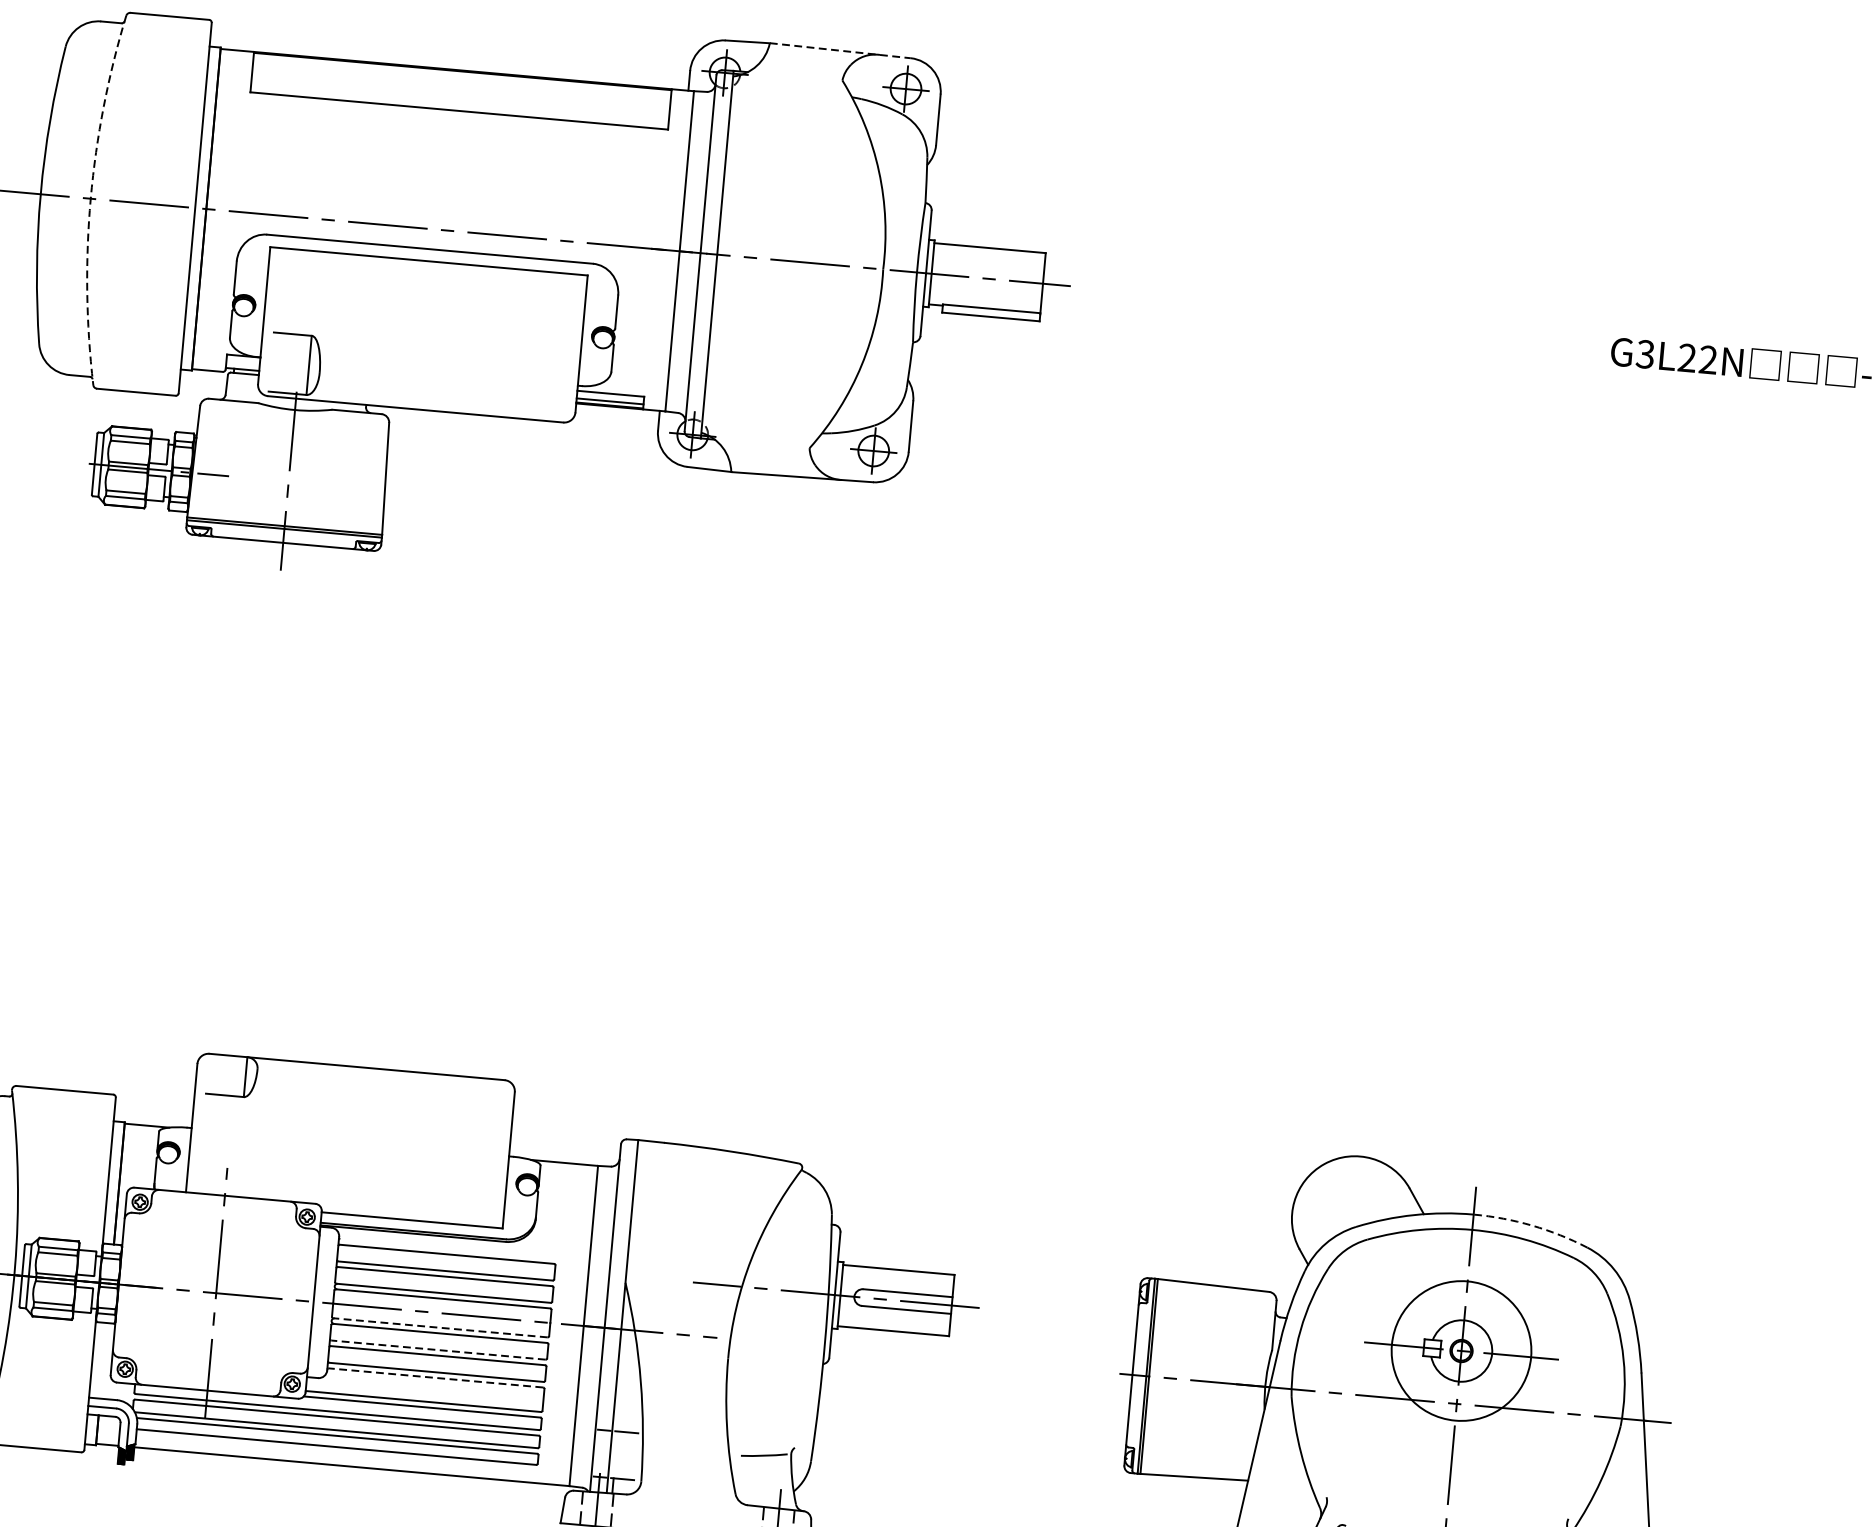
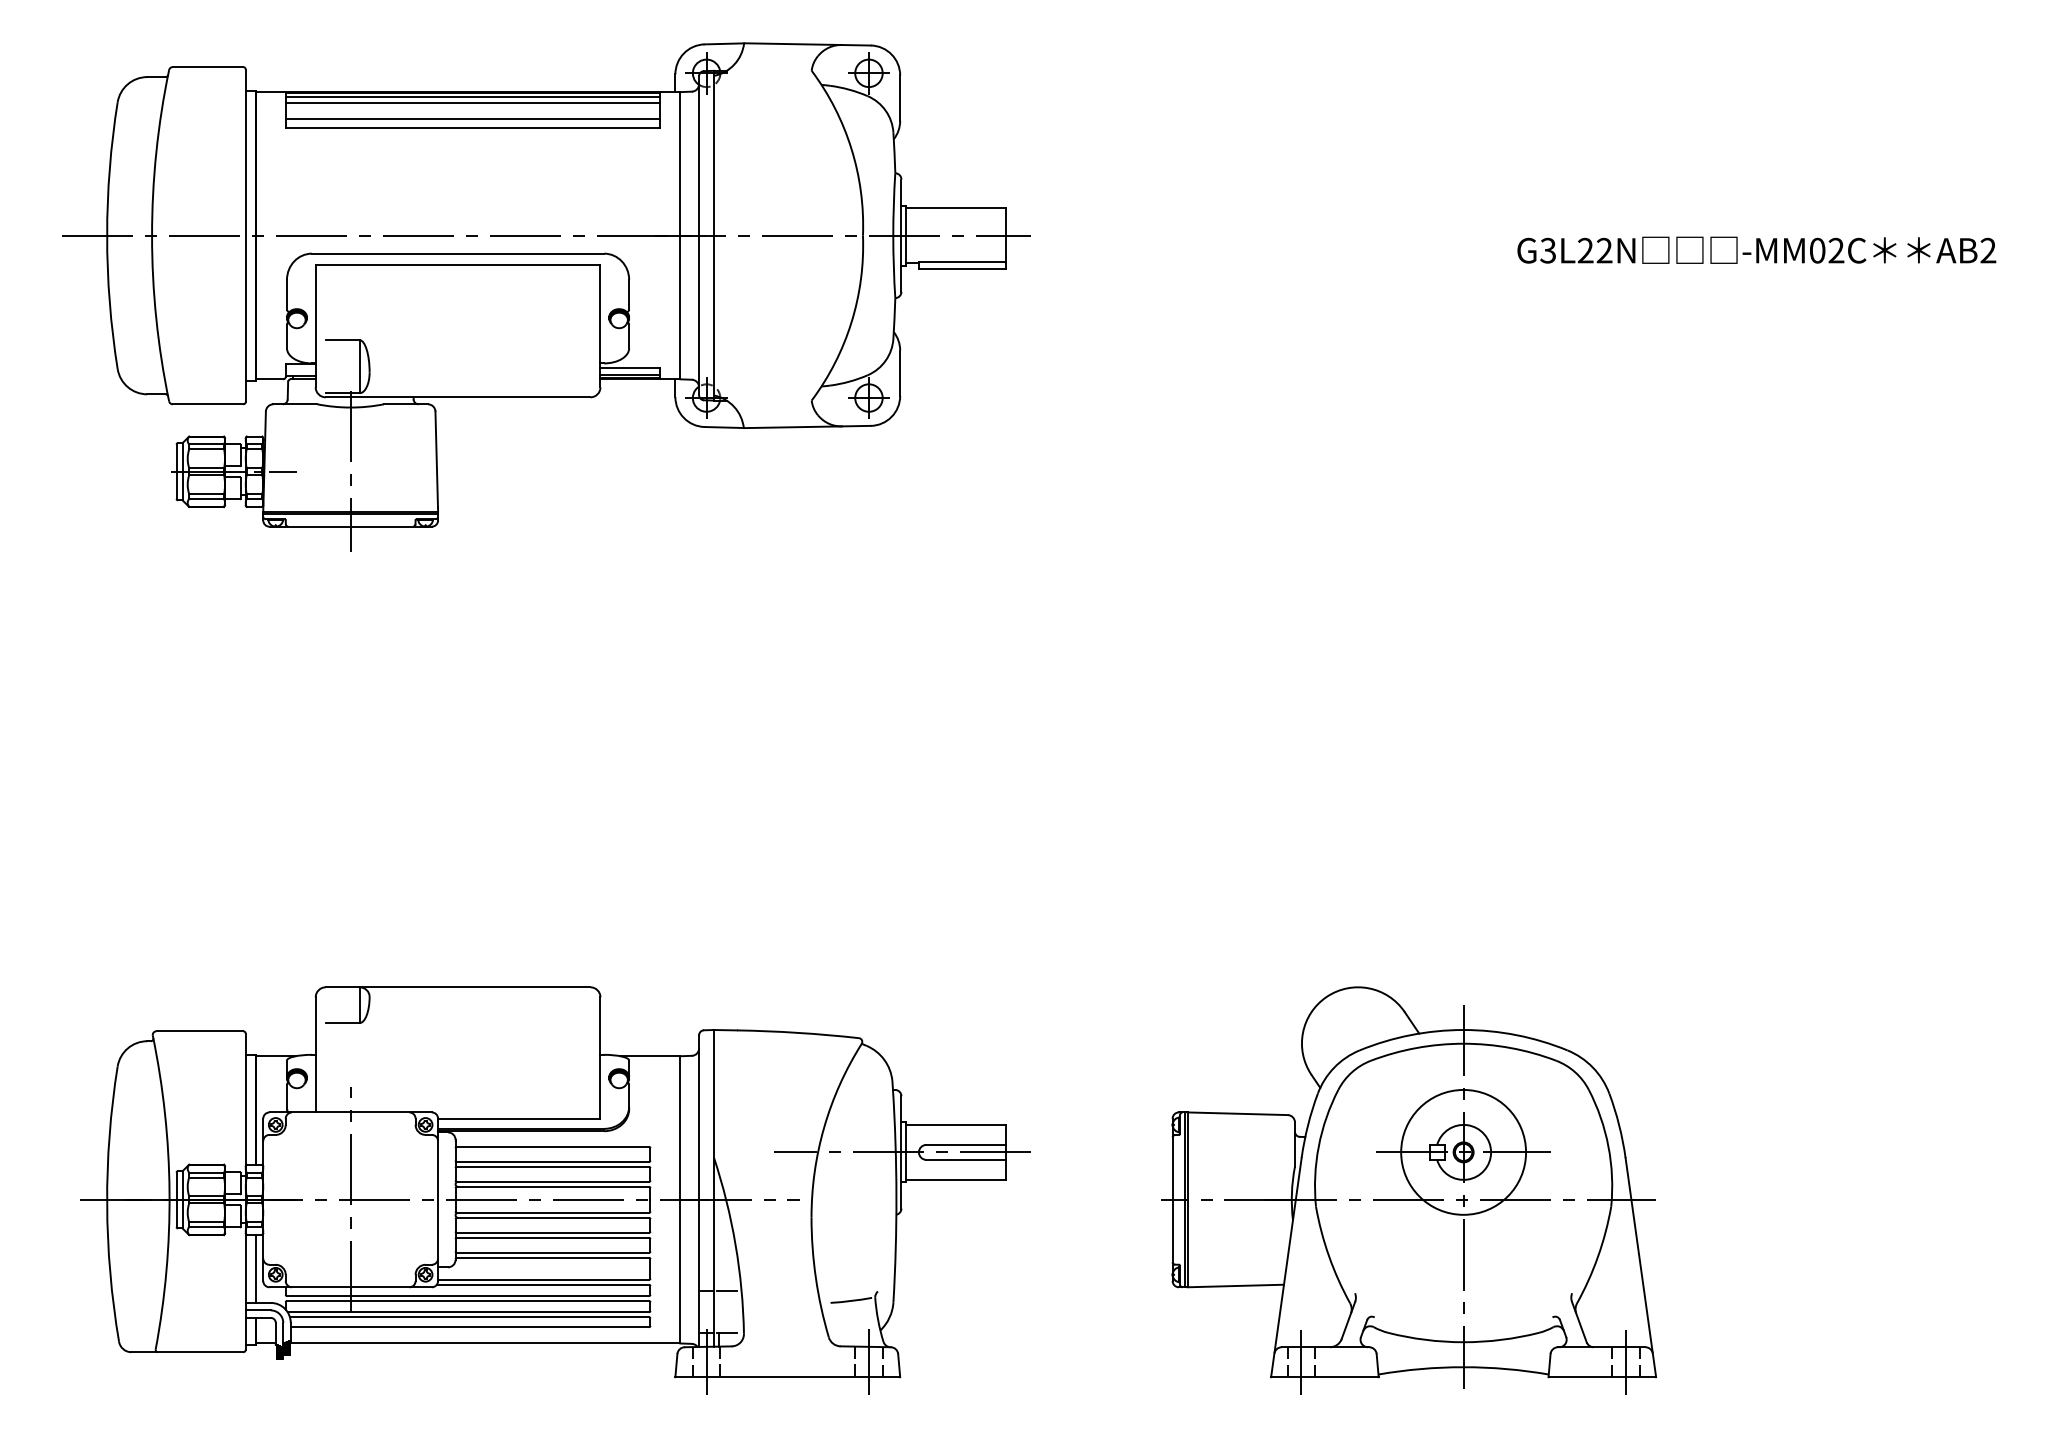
line: (840, 50) -> (807, 44), dashed -> solid
line: (461, 75) -> (472, 96), added
line: (461, 83) -> (472, 103), added
line: (459, 99) -> (472, 118), added
arc: (91, 198) -> (152, 235), dashed -> solid
arc: (1532, 1225) -> (1516, 1035), dashed -> solid
line: (439, 1327) -> (552, 1212), dashed -> solid
line: (437, 1349) -> (552, 1232), dashed -> solid
line: (103, 1360) -> (255, 1268), added
line: (435, 1377) -> (552, 1257), dashed -> solid

